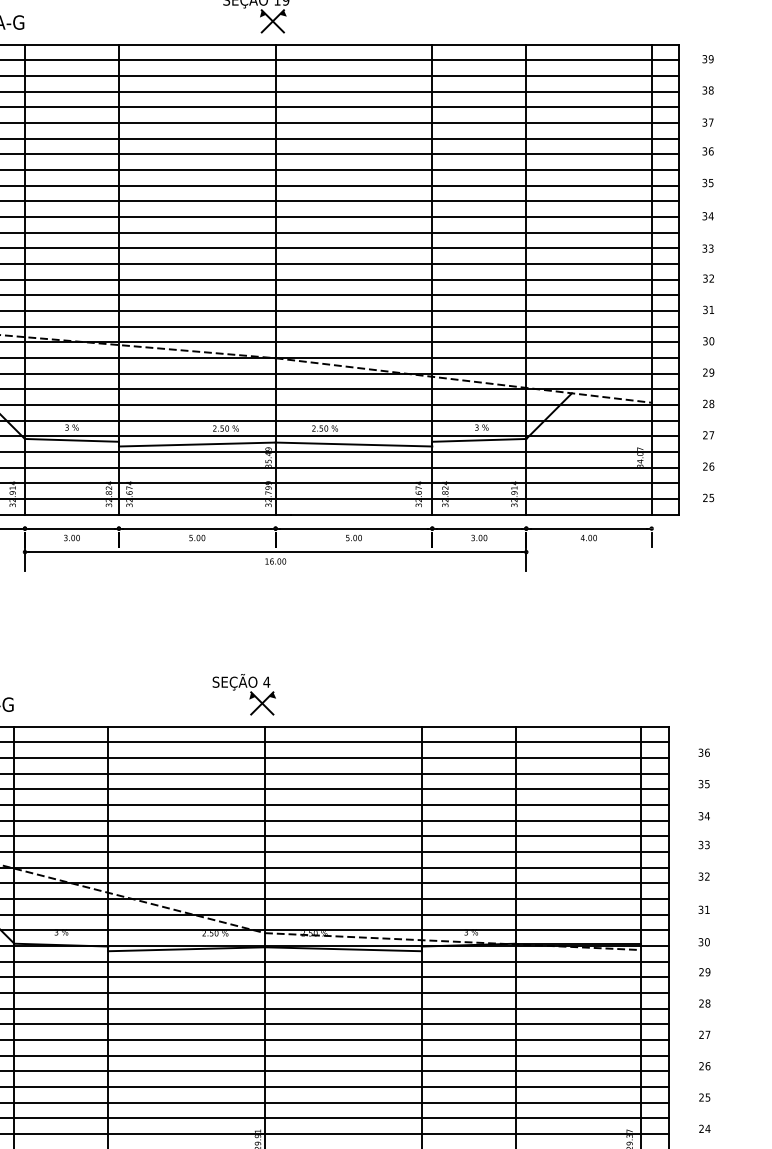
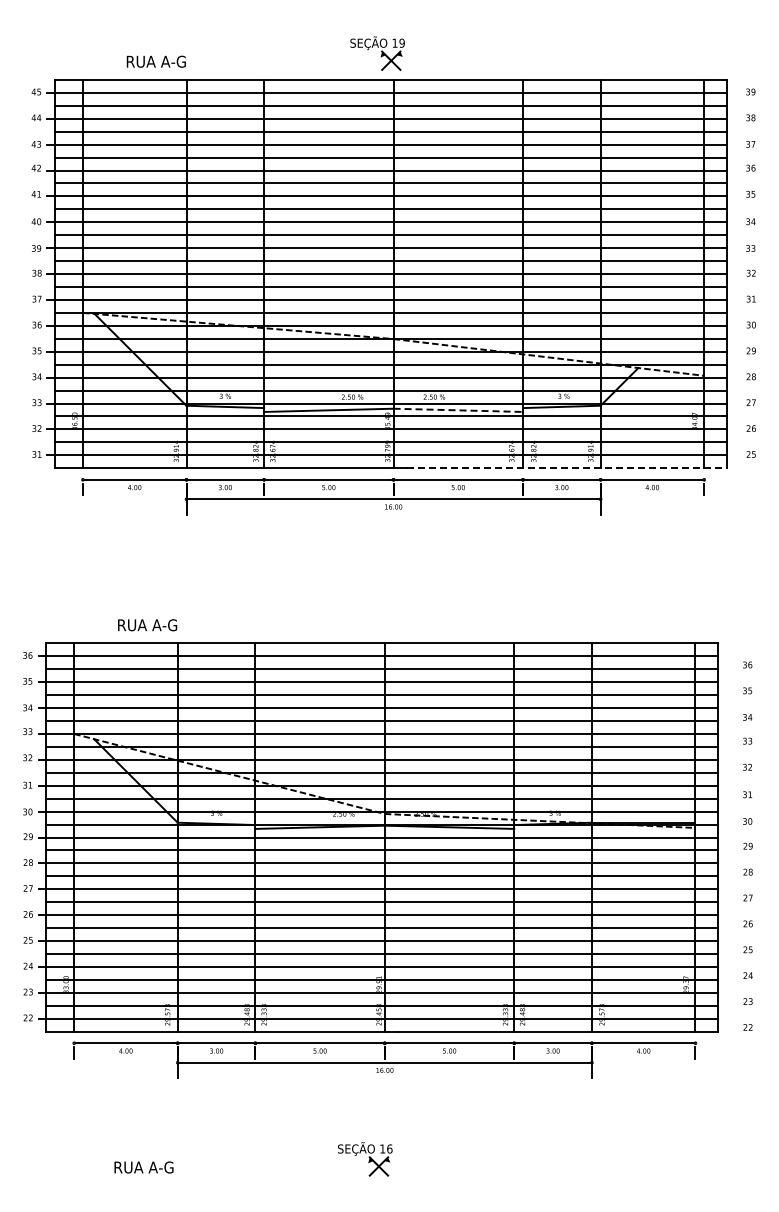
line: (354, 444) -> (458, 410), solid -> dashed
line: (486, 514) -> (567, 468), solid -> dashed
part: (244, 695) -> (367, 617), removed

